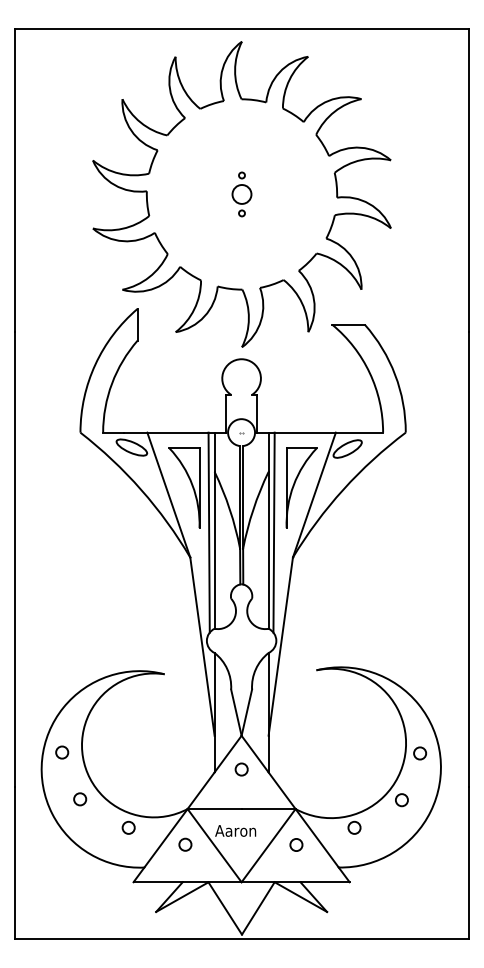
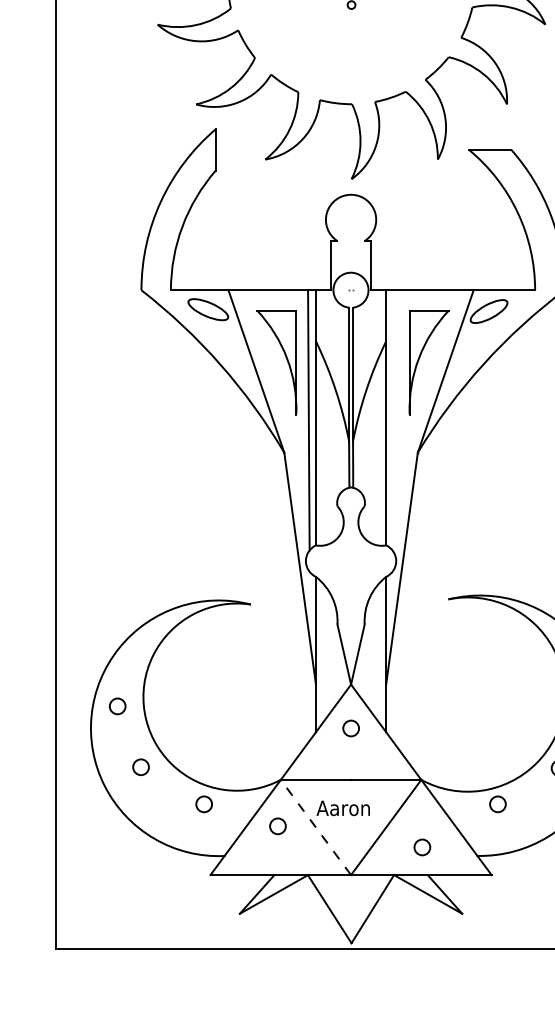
line: (273, 532) -> (392, 420), removed
circle: (296, 844) -> (422, 846), moved
line: (214, 845) -> (315, 827), solid -> dashed

